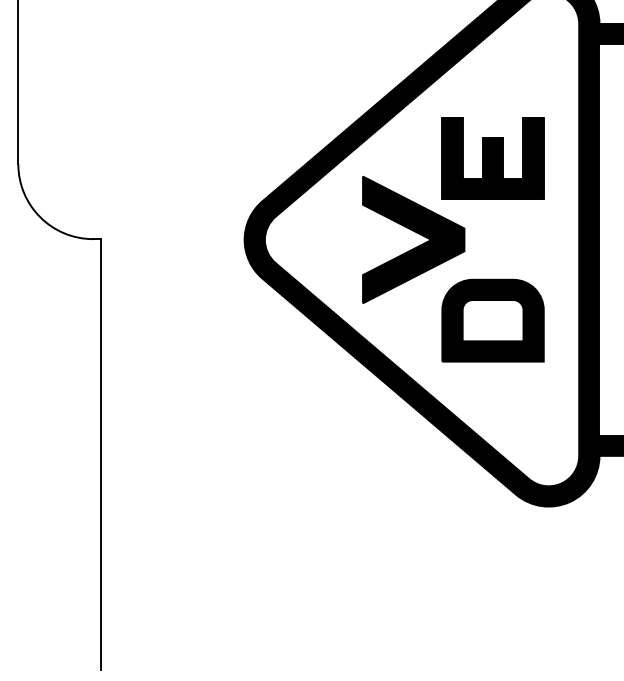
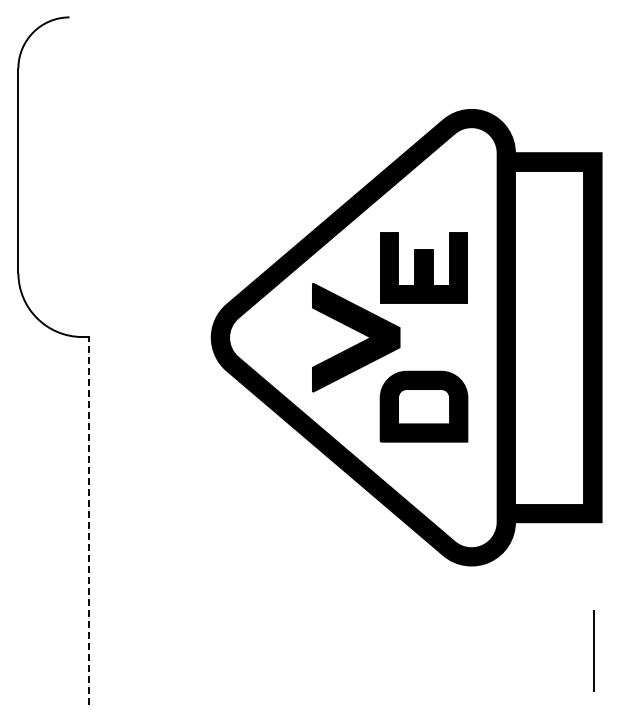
line: (100, 453) -> (88, 520), solid -> dashed

